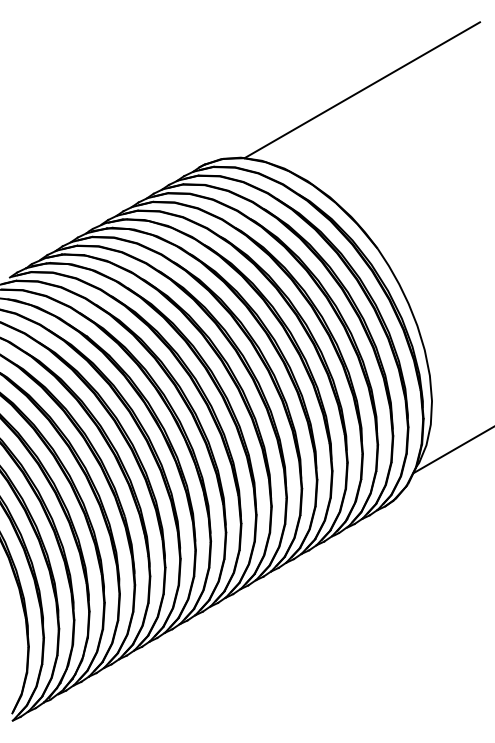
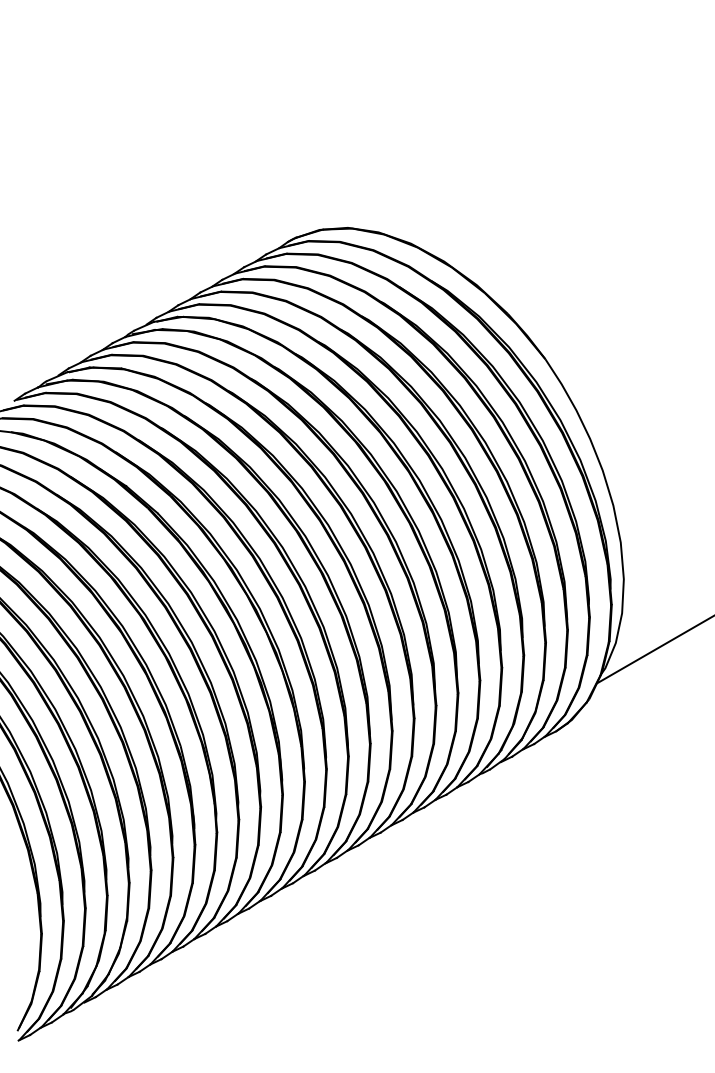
line: (362, 90) -> (523, 130), removed

